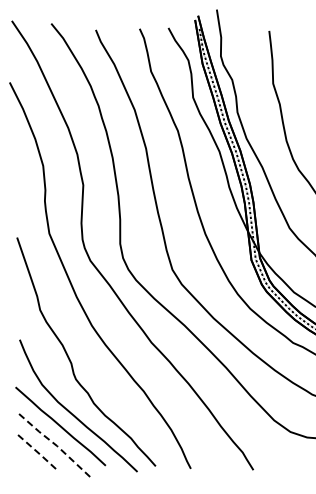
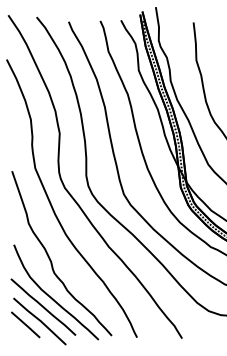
line: (56, 445) -> (40, 320), dashed -> solid
line: (36, 451) -> (26, 325), dashed -> solid

